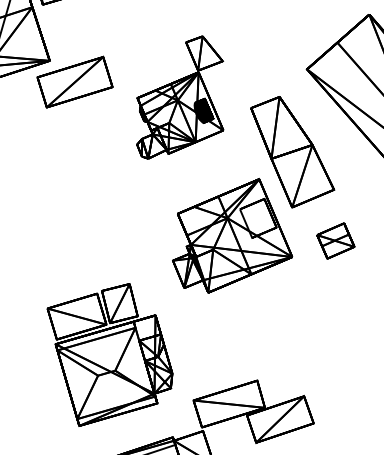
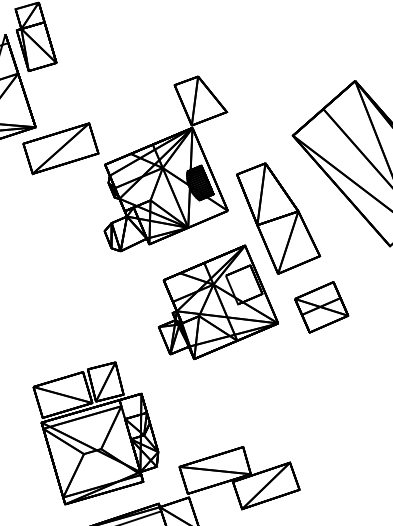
part: (179, 97) -> (165, 163), size x1.43
part: (335, 241) -> (321, 307), size x1.43
part: (109, 355) -> (95, 433), moved

